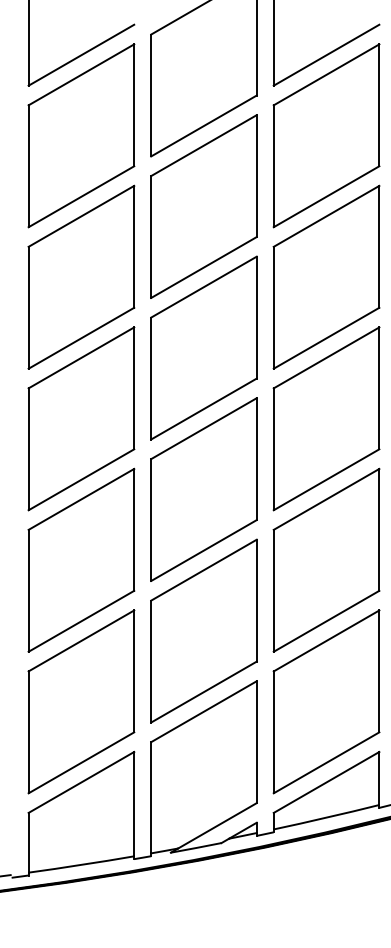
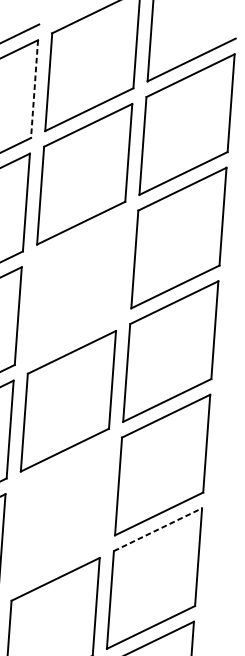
line: (134, 105) -> (34, 89), solid -> dashed
part: (203, 347) -> (76, 287), removed
part: (203, 630) -> (59, 514), removed
line: (326, 640) -> (158, 529), solid -> dashed

